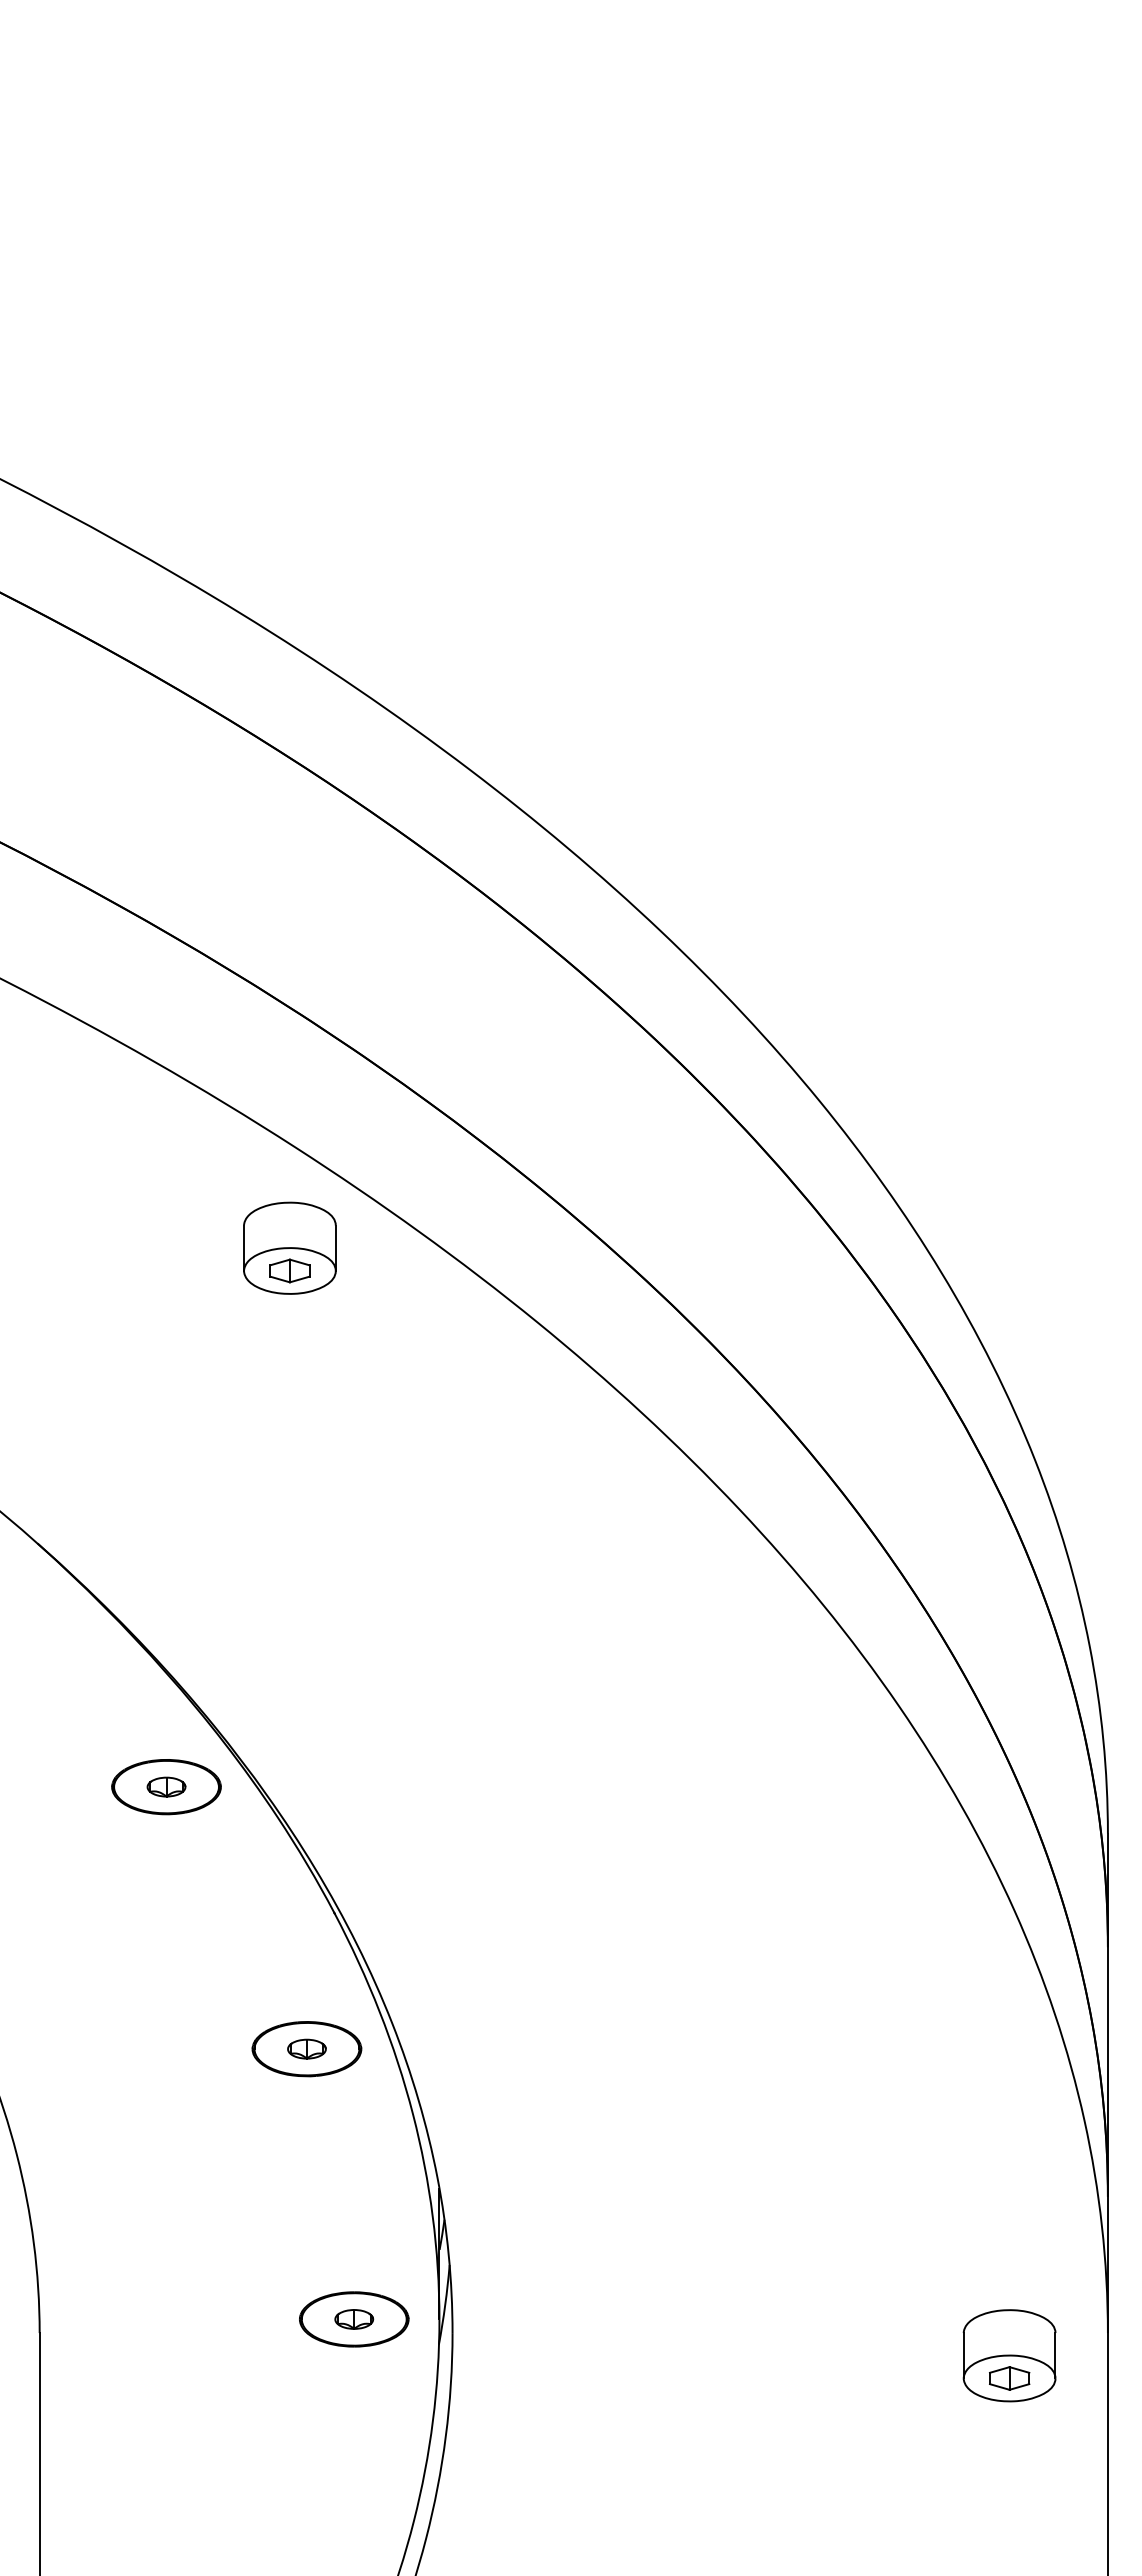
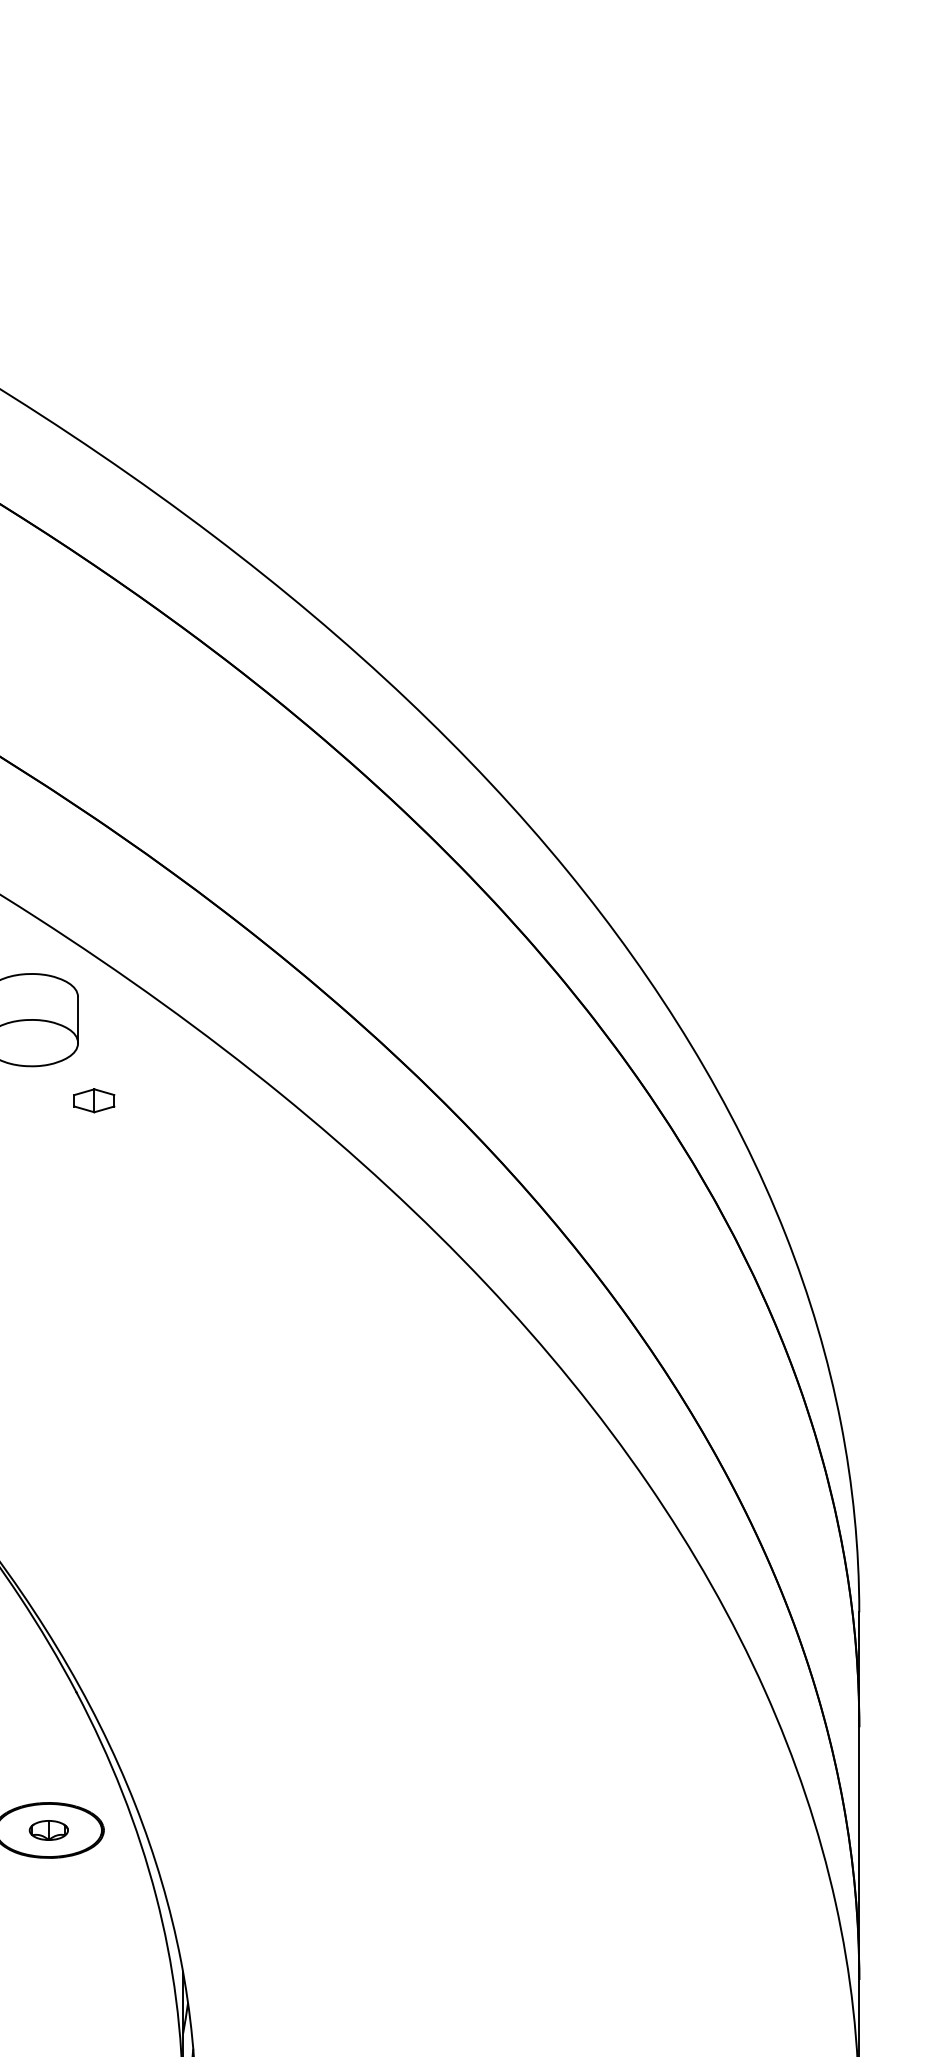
part: (289, 1270) -> (93, 1100), moved

